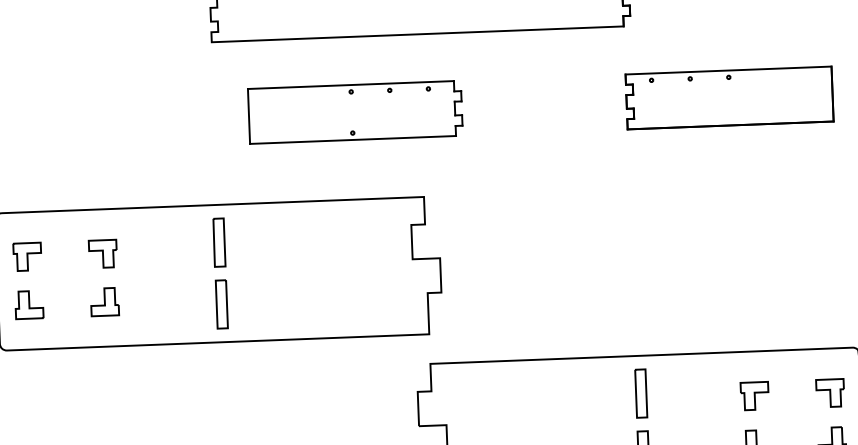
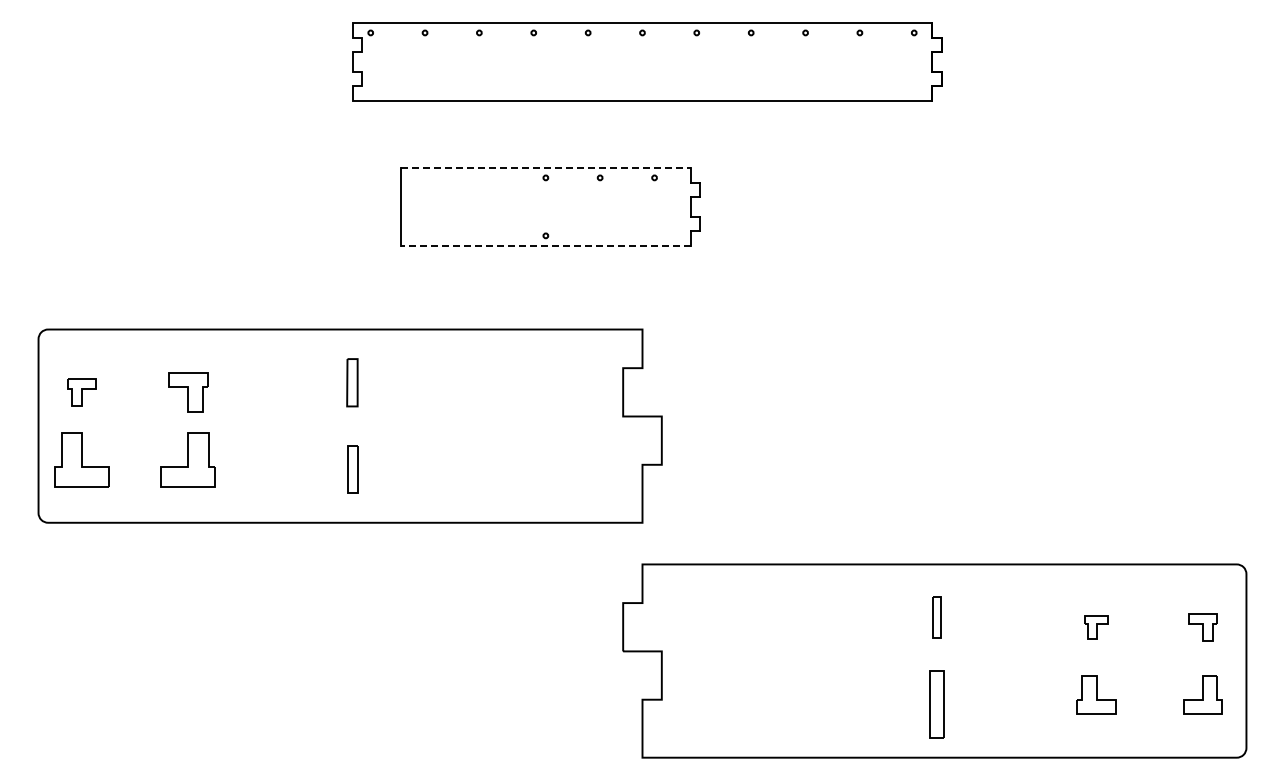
line: (350, 85) -> (545, 168), solid -> dashed
part: (728, 97) -> (1076, 206), removed
line: (352, 139) -> (545, 245), solid -> dashed
part: (219, 242) -> (352, 382), size x0.7
part: (27, 257) -> (81, 392), size x0.7
part: (104, 301) -> (188, 459), size x1.4
part: (28, 304) -> (81, 459), size x1.4
part: (221, 304) -> (352, 469), size x0.7
part: (640, 393) -> (936, 617), size x0.6
part: (830, 393) -> (1202, 627), size x0.7
part: (754, 396) -> (1096, 627), size x0.6

